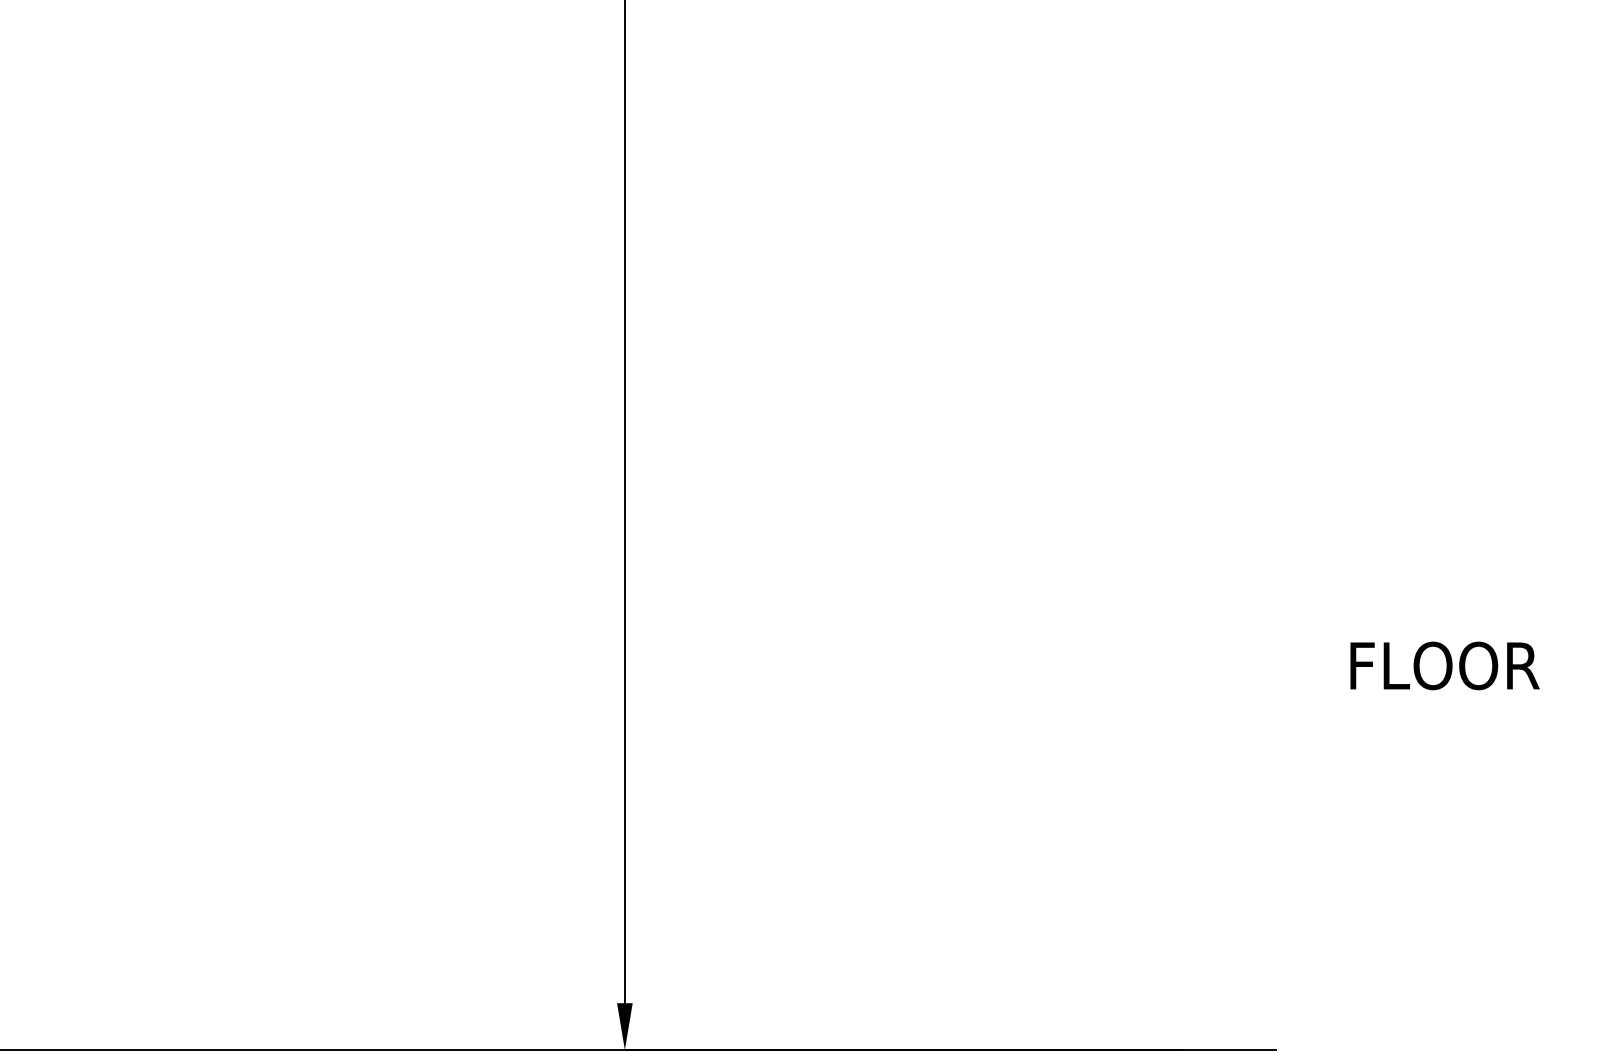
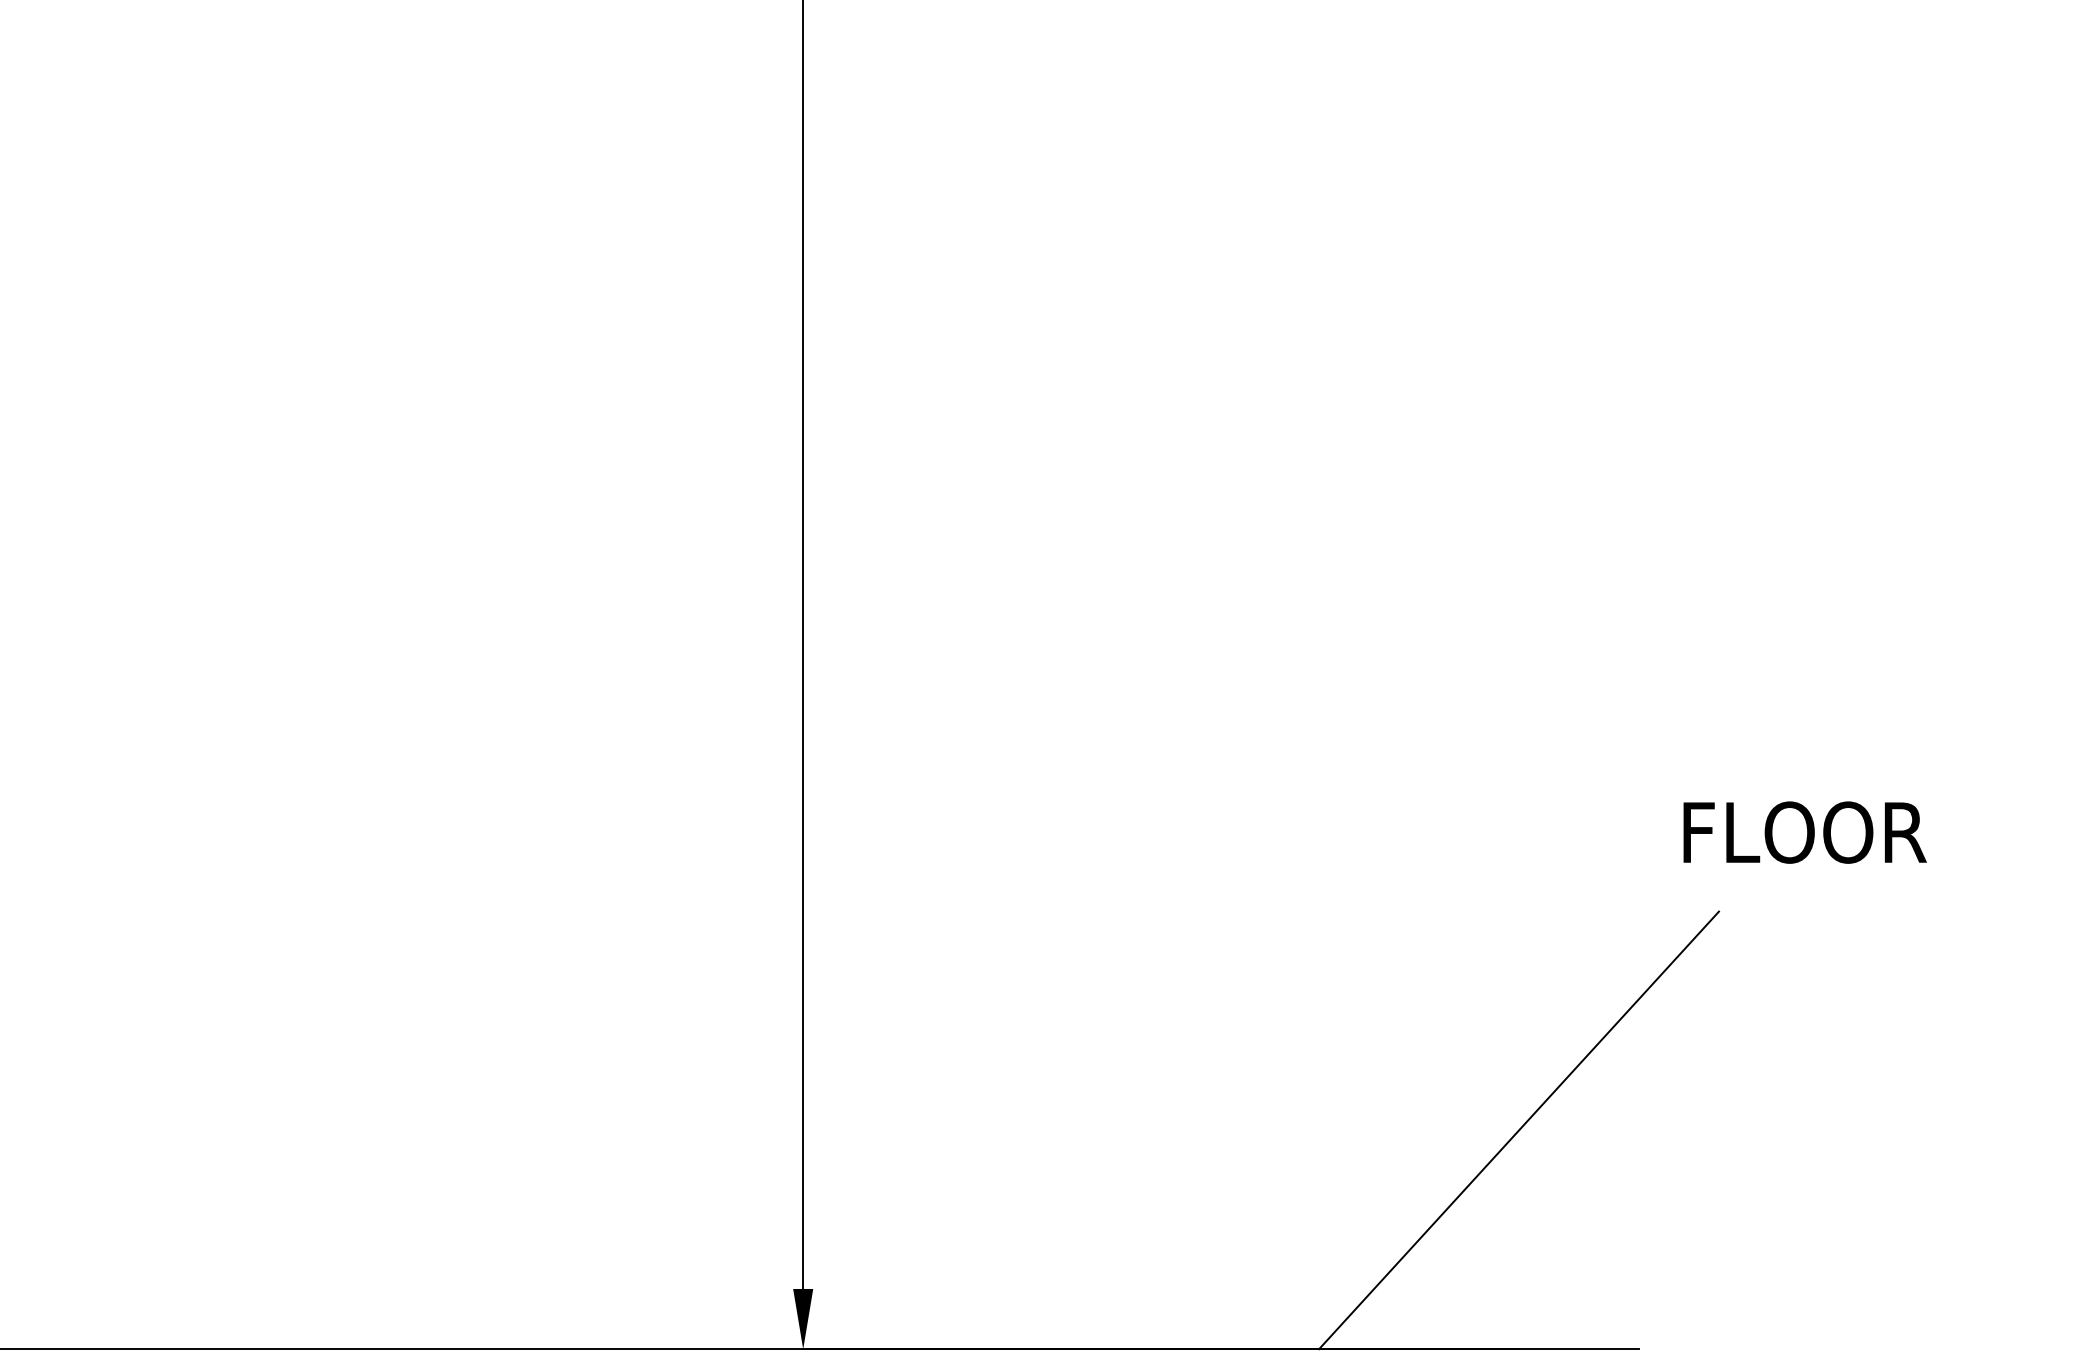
text: (1444, 665) -> (1804, 832), moved
line: (1181, 879) -> (1518, 1130), added

